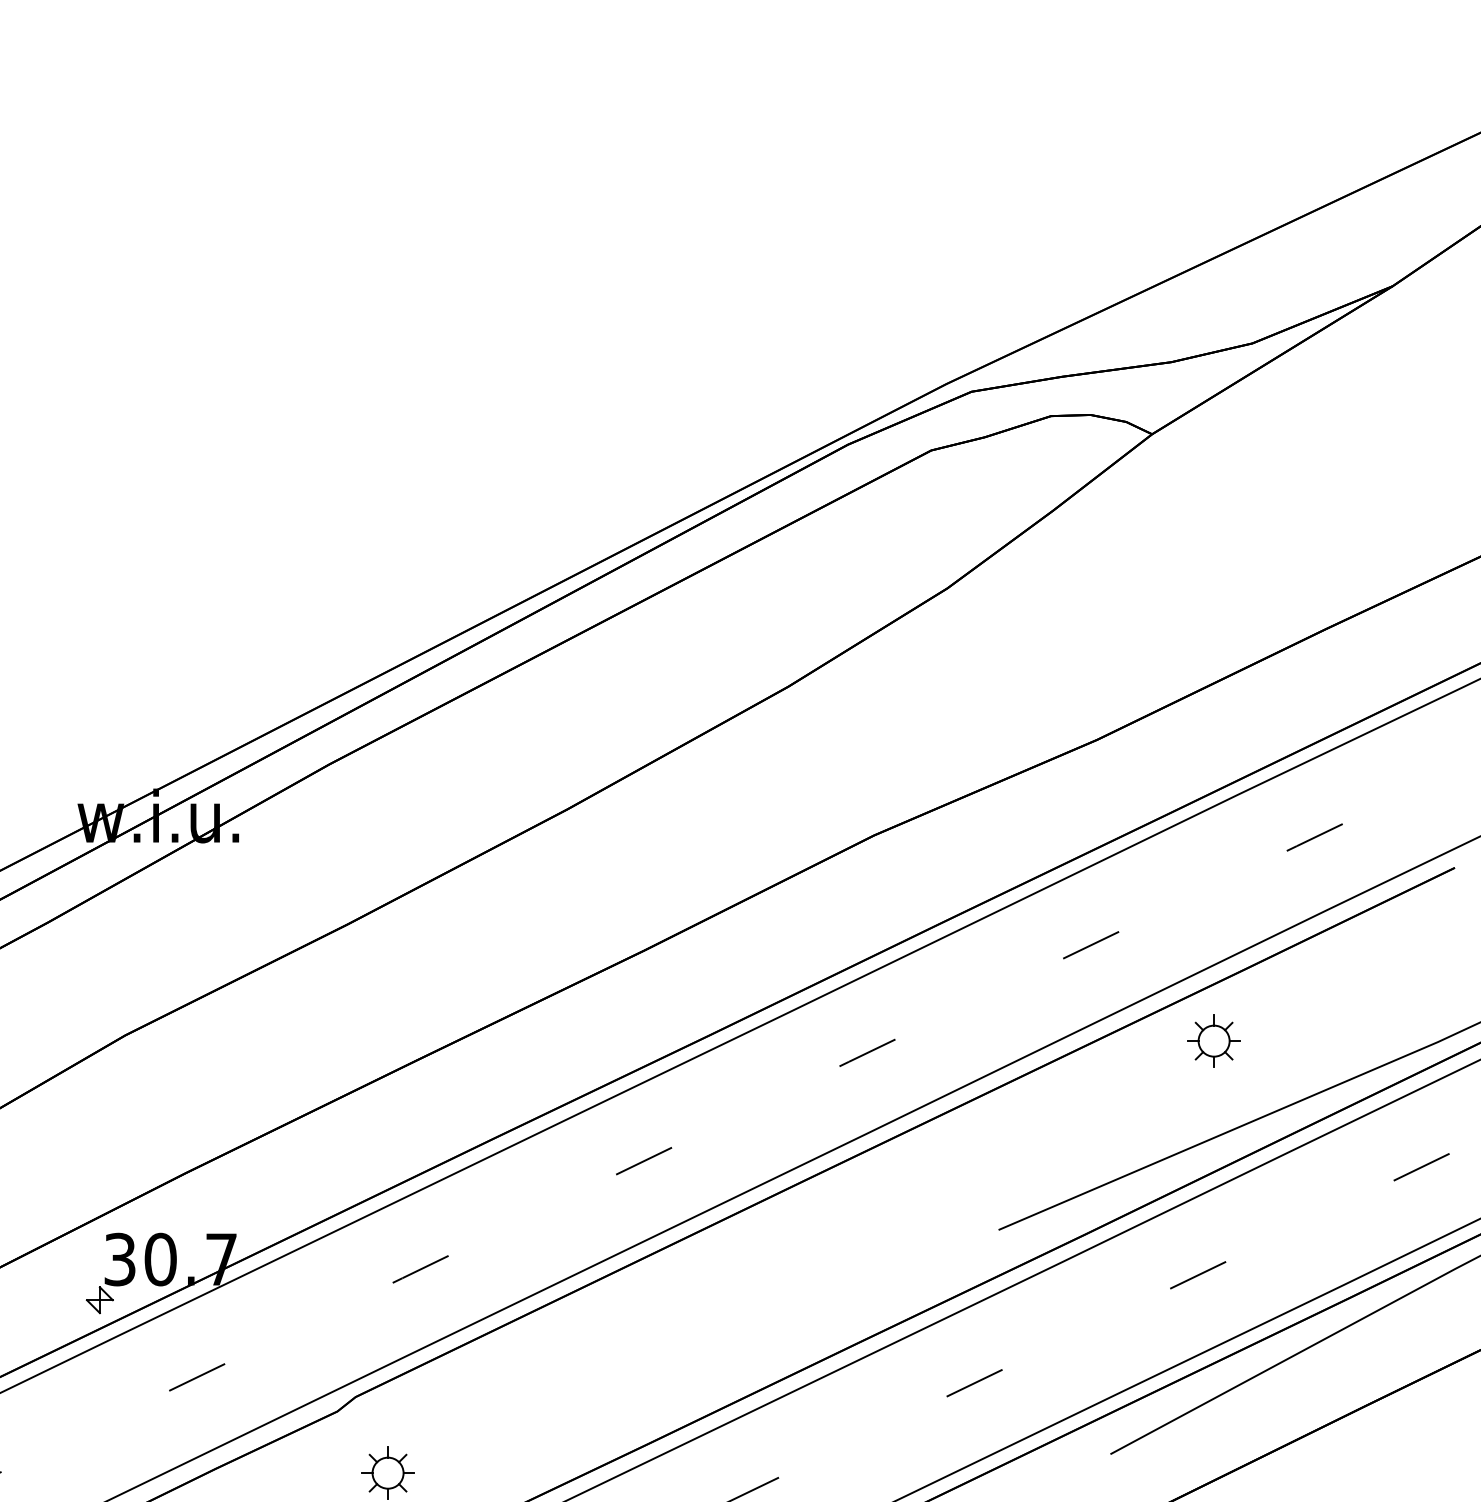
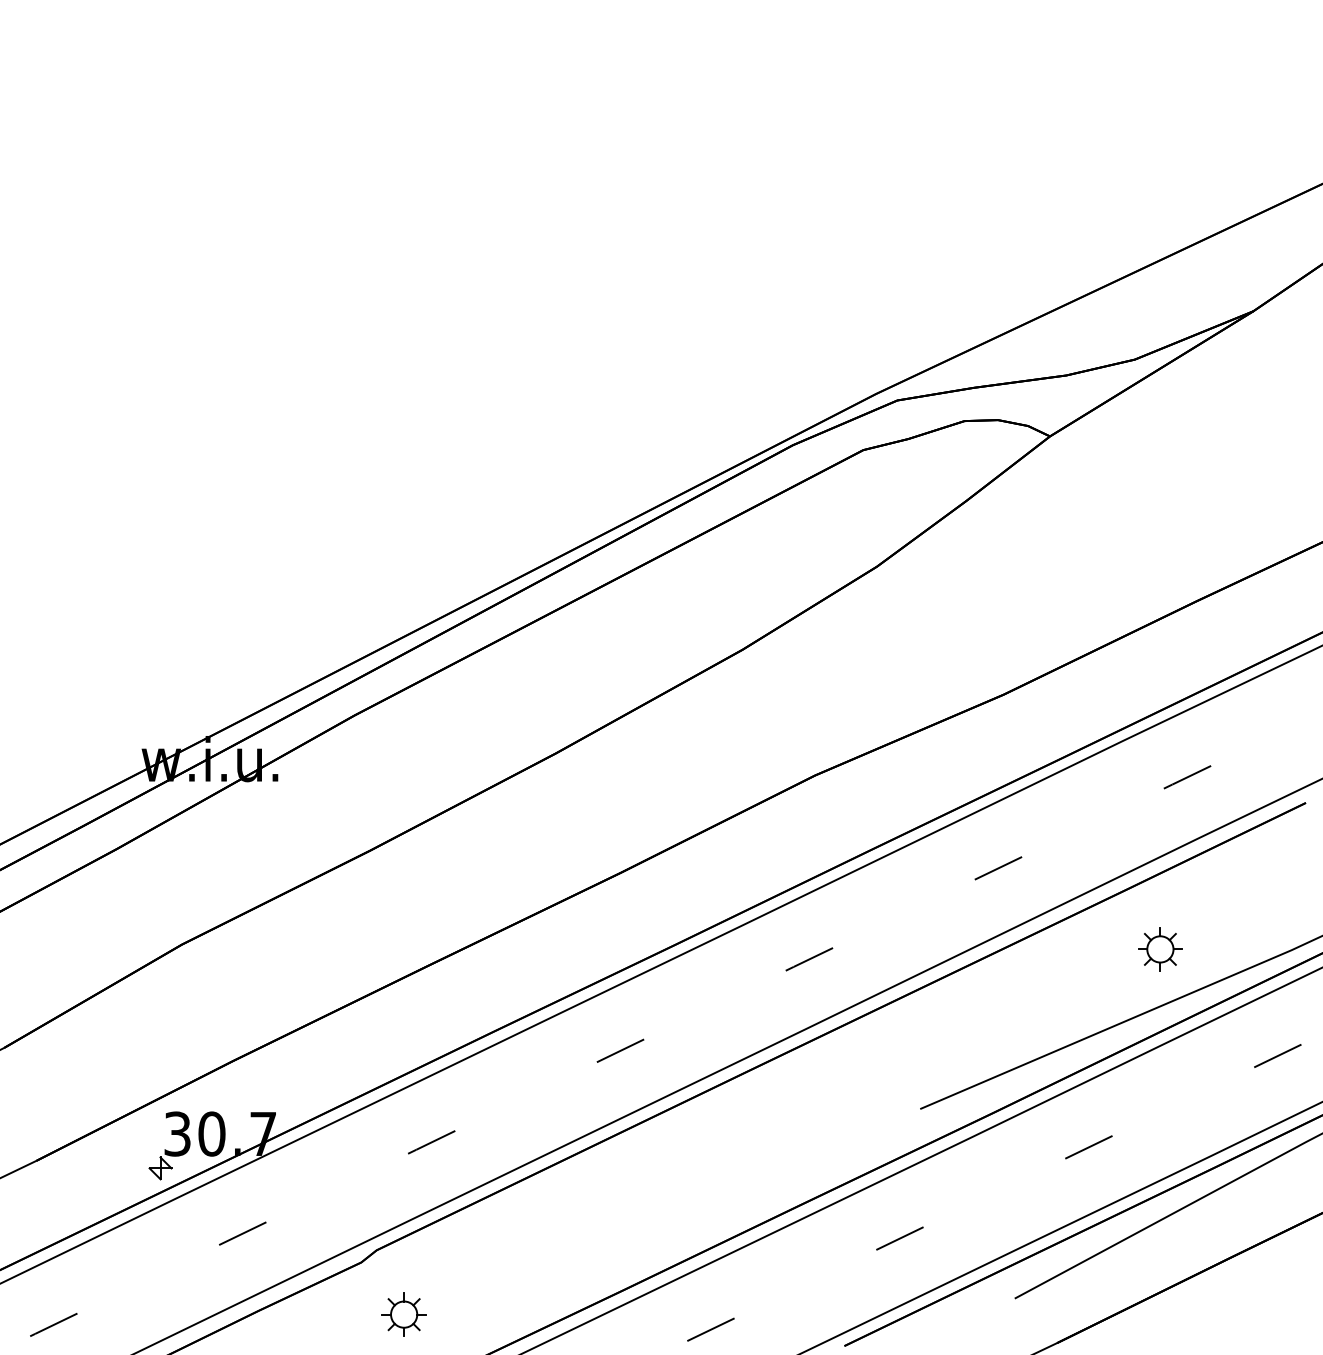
part: (1214, 1041) -> (1160, 949), moved

